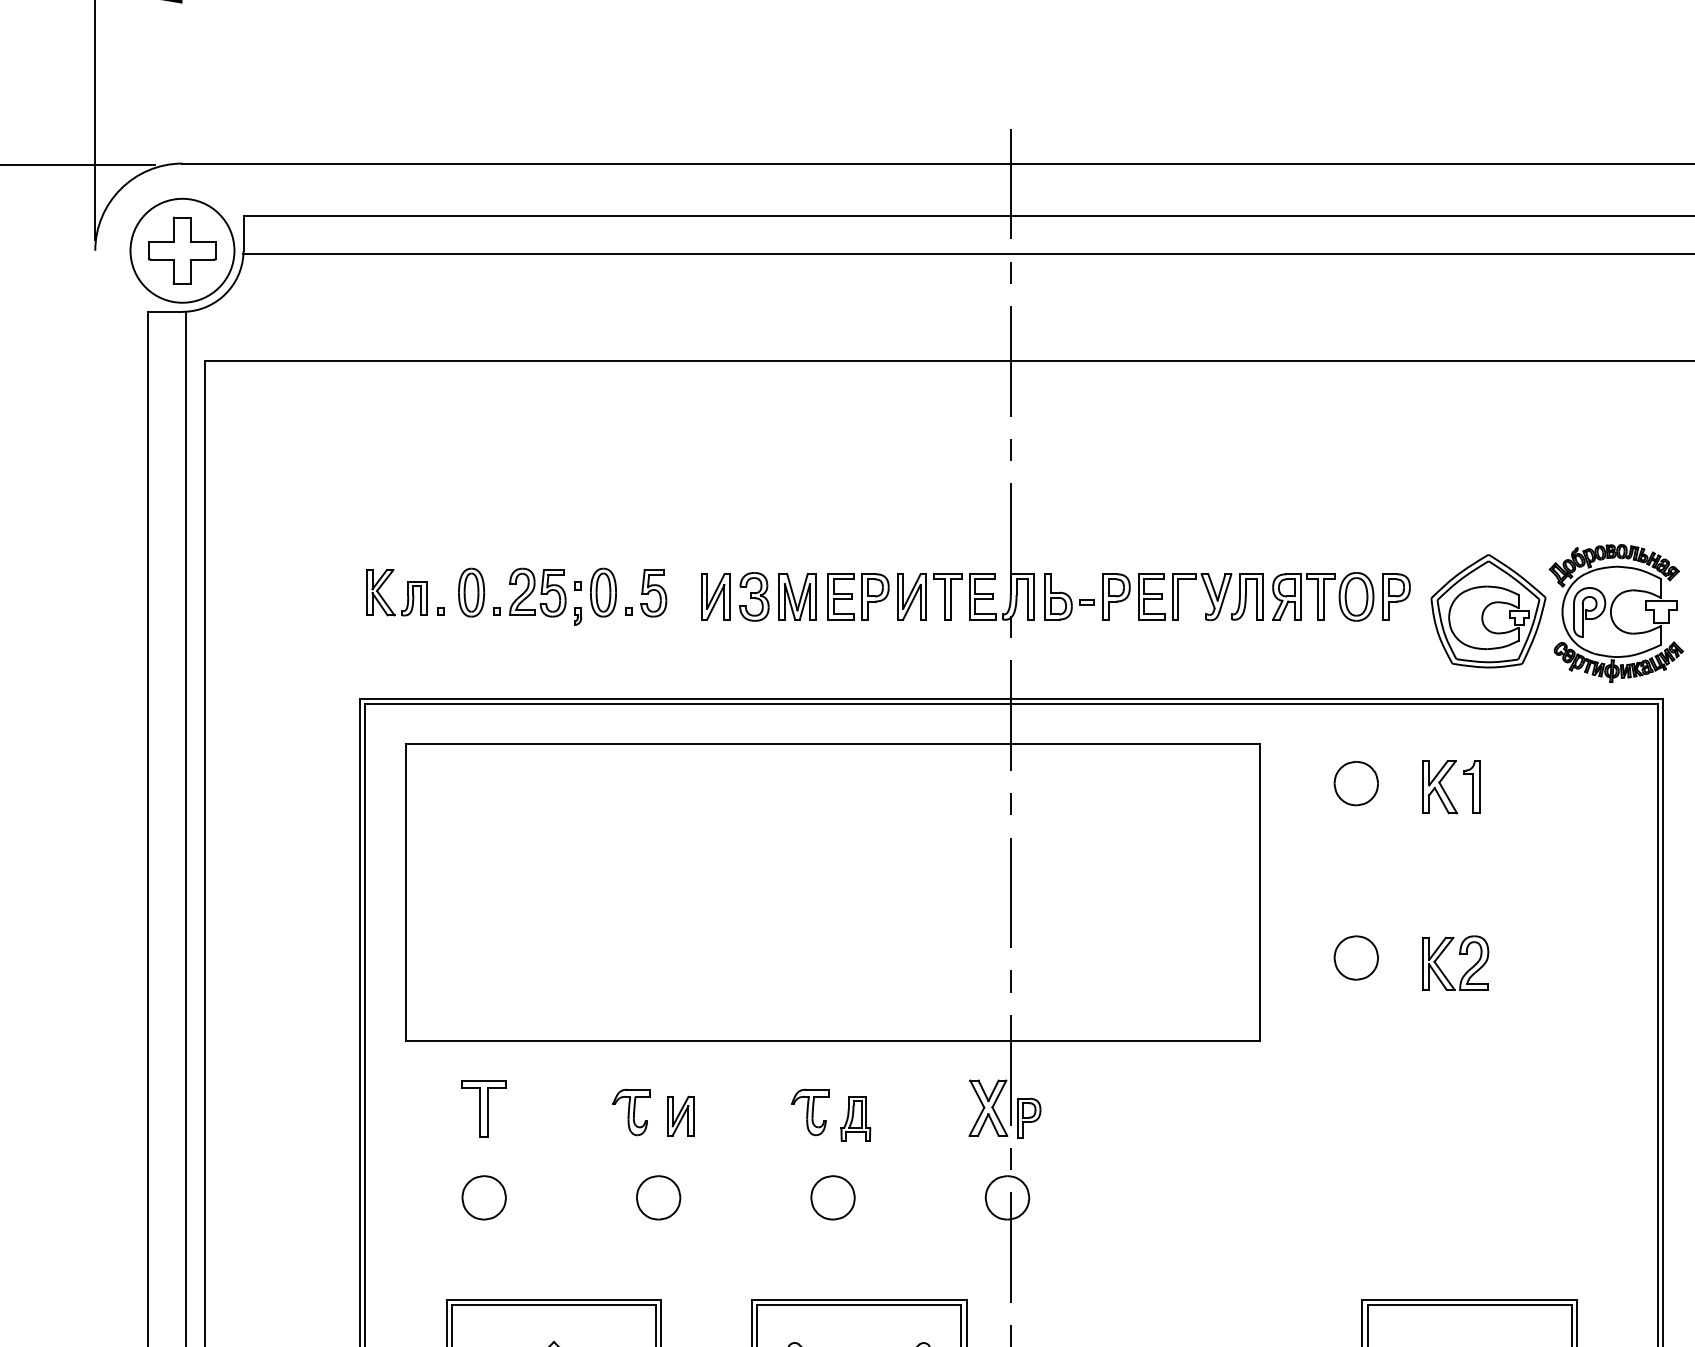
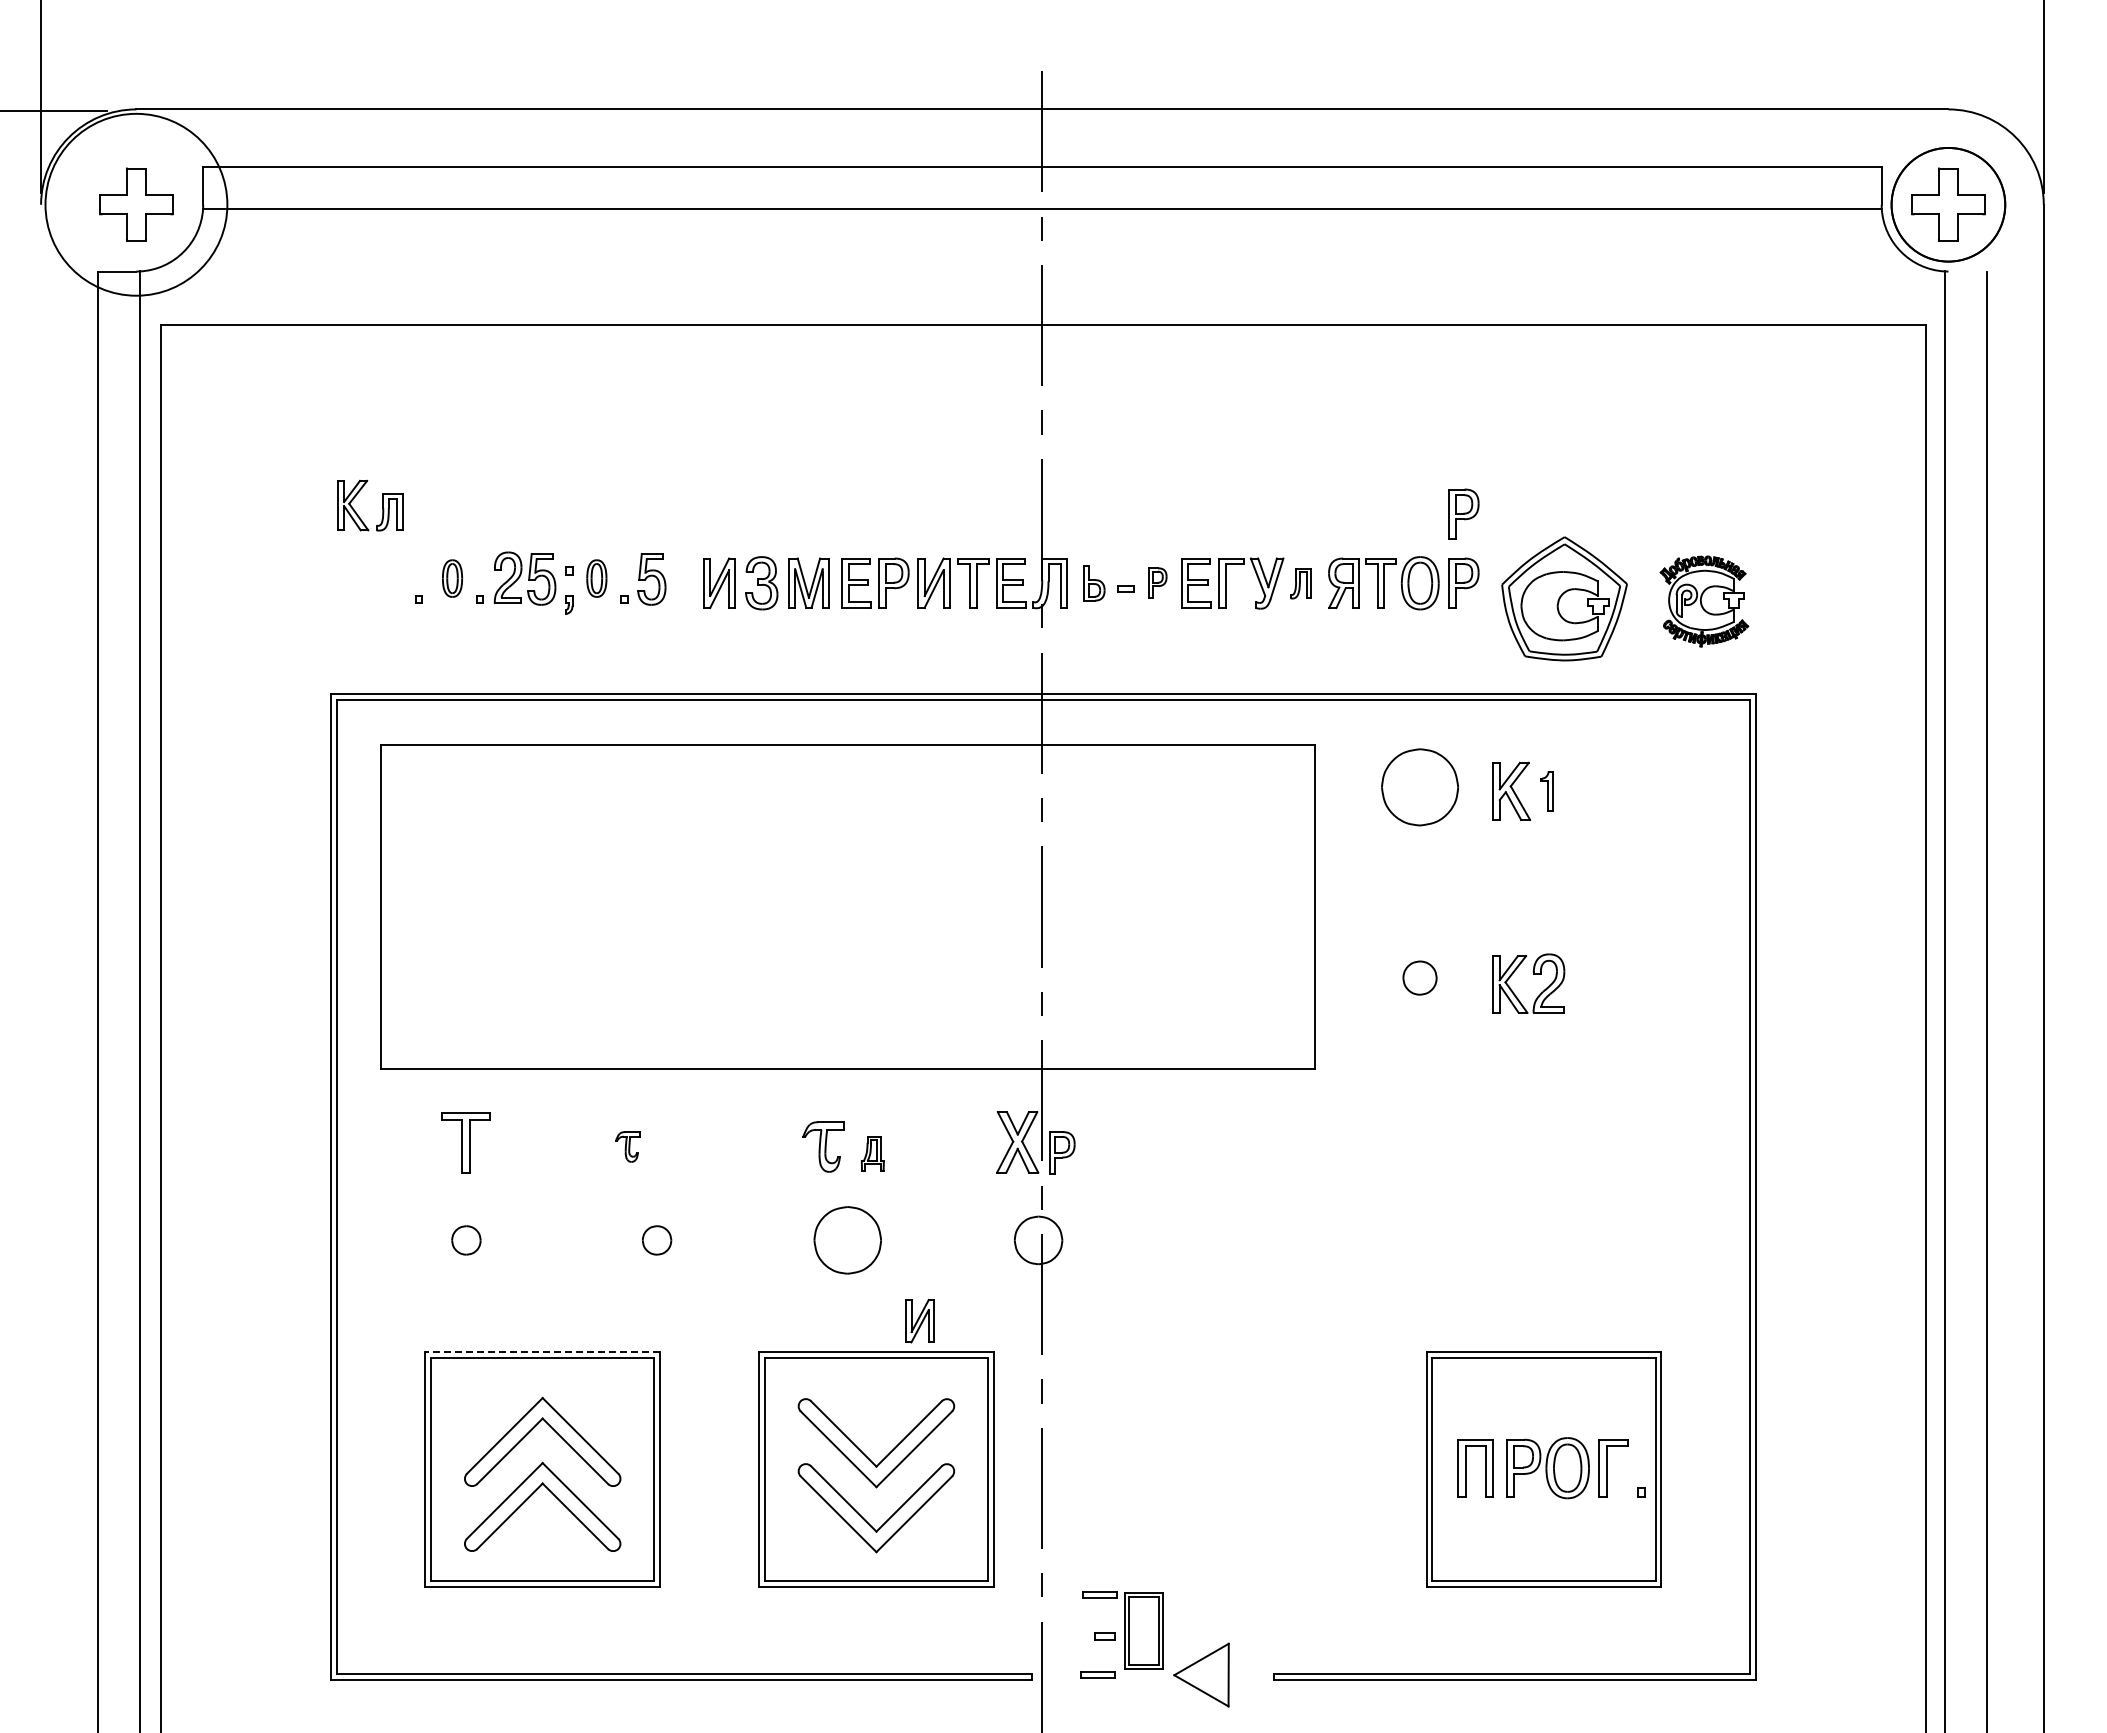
circle: (182, 250) -> (136, 204), size x1.6
part: (1396, 533) -> (1463, 513), added
part: (407, 592) -> (382, 505), moved
part: (471, 592) -> (452, 578), size x0.7
part: (603, 592) -> (596, 578), size x0.7
part: (1116, 596) -> (1157, 582), size x0.6
part: (1058, 597) -> (1094, 583), size x0.7
part: (1247, 597) -> (1300, 583), size x0.6
part: (1616, 613) -> (1704, 601), size x0.6
part: (1355, 783) -> (1419, 787), size x1.6
part: (1471, 787) -> (1546, 791), size x0.7
part: (1355, 957) -> (1419, 977), size x0.7
part: (631, 1111) -> (627, 1146), size x0.6
part: (680, 1116) -> (919, 1321), moved
part: (855, 1118) -> (872, 1153), size x0.7
part: (484, 1197) -> (466, 1240), size x0.6
part: (658, 1197) -> (656, 1240), size x0.6
part: (832, 1197) -> (847, 1240), size x1.4
line: (553, 1300) -> (542, 1352), solid -> dashed

